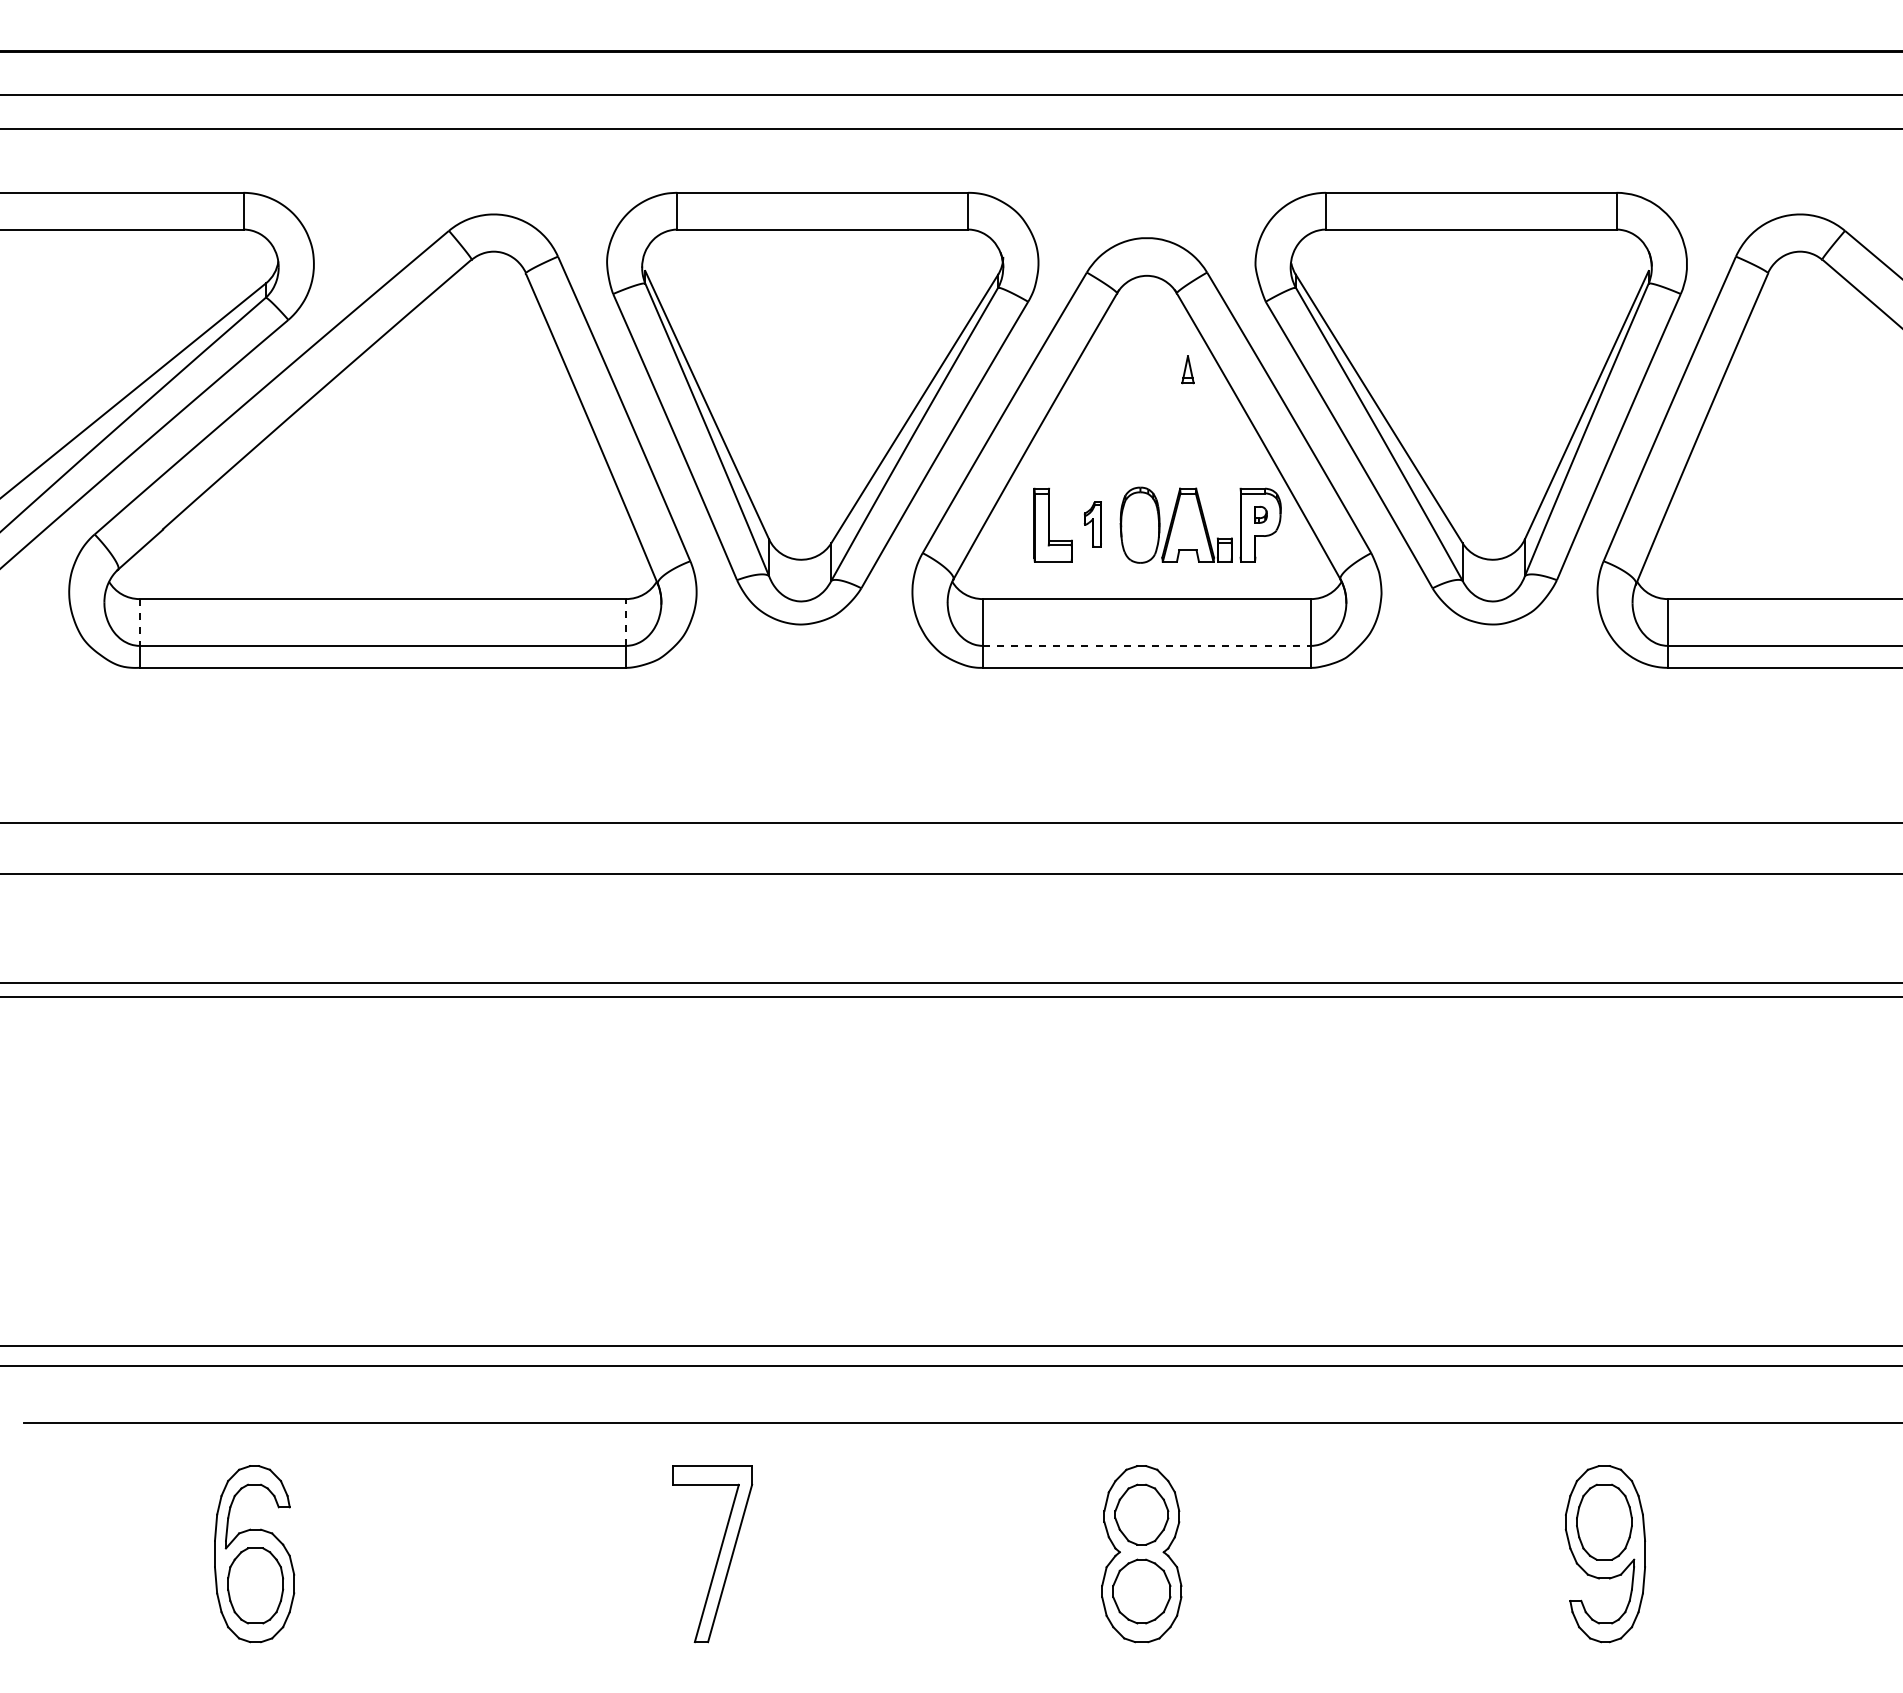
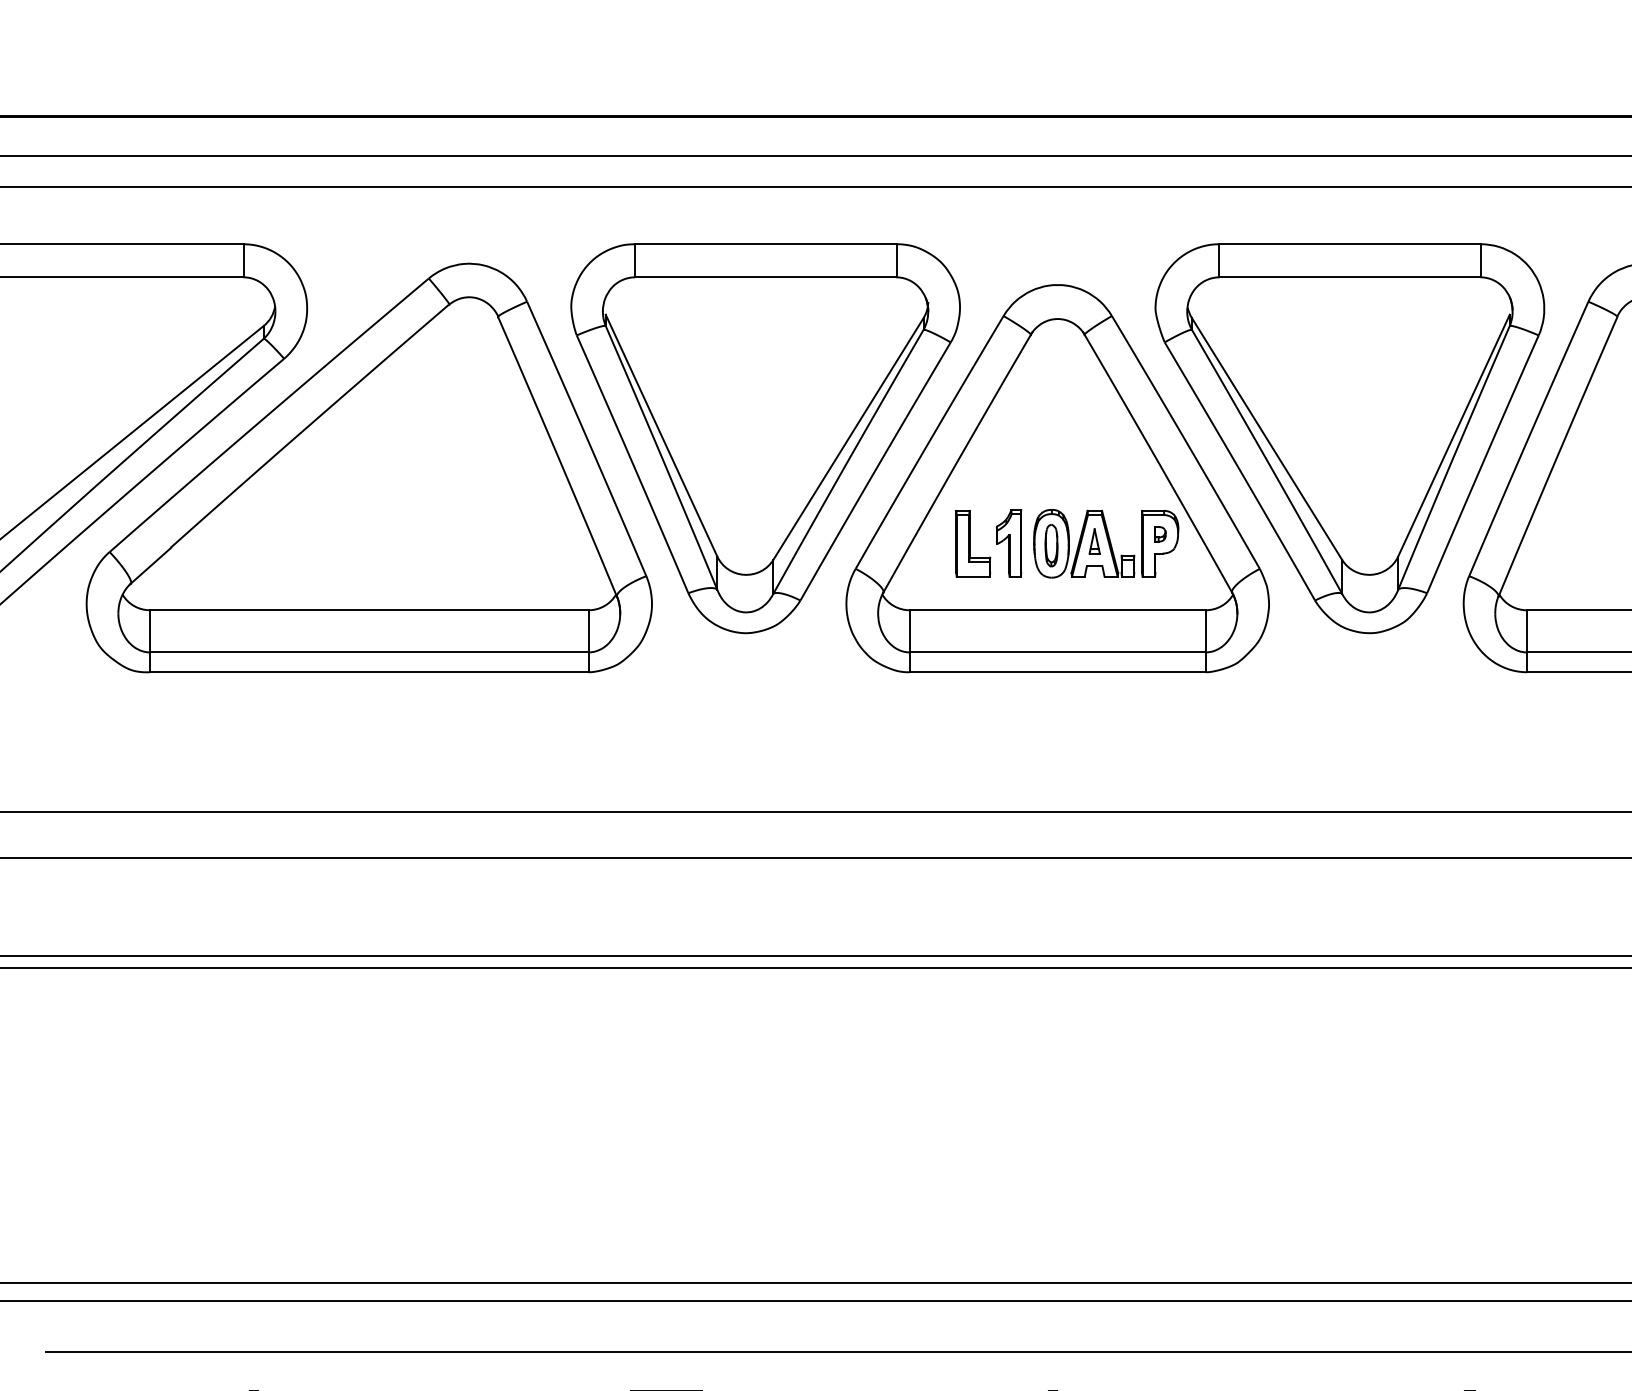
part: (1187, 369) -> (1094, 541), moved
part: (1092, 524) -> (1008, 543), size x1.67
part: (1139, 527) -> (1051, 545), added
line: (626, 621) -> (588, 630), dashed -> solid
line: (139, 622) -> (150, 631), dashed -> solid
line: (1147, 645) -> (1058, 652), dashed -> solid

